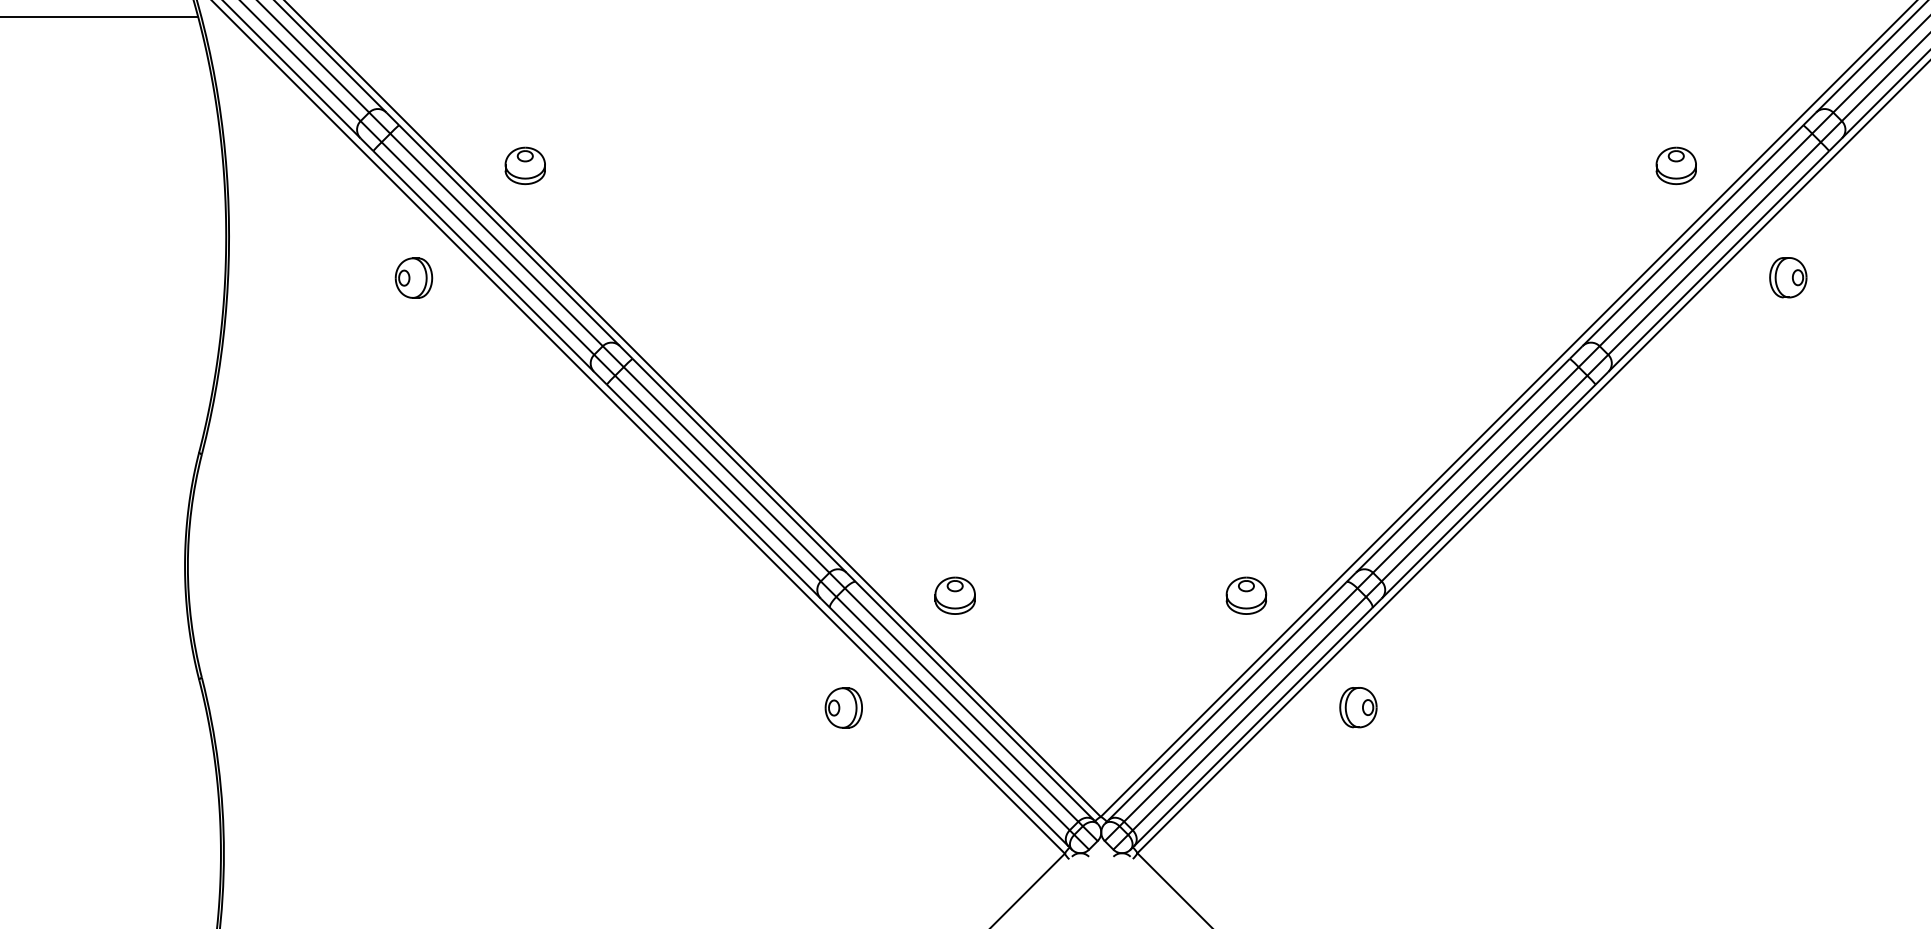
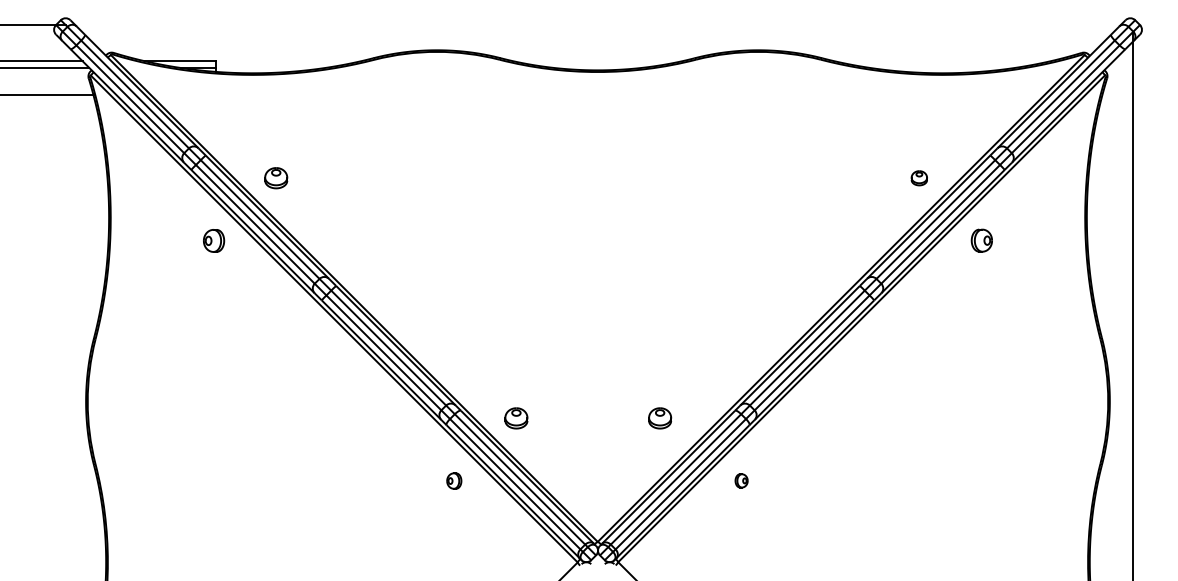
part: (1676, 166) -> (919, 178), size x0.7
part: (1247, 595) -> (660, 418), moved
part: (844, 706) -> (454, 480), size x0.7
part: (1358, 706) -> (741, 480), size x0.6

